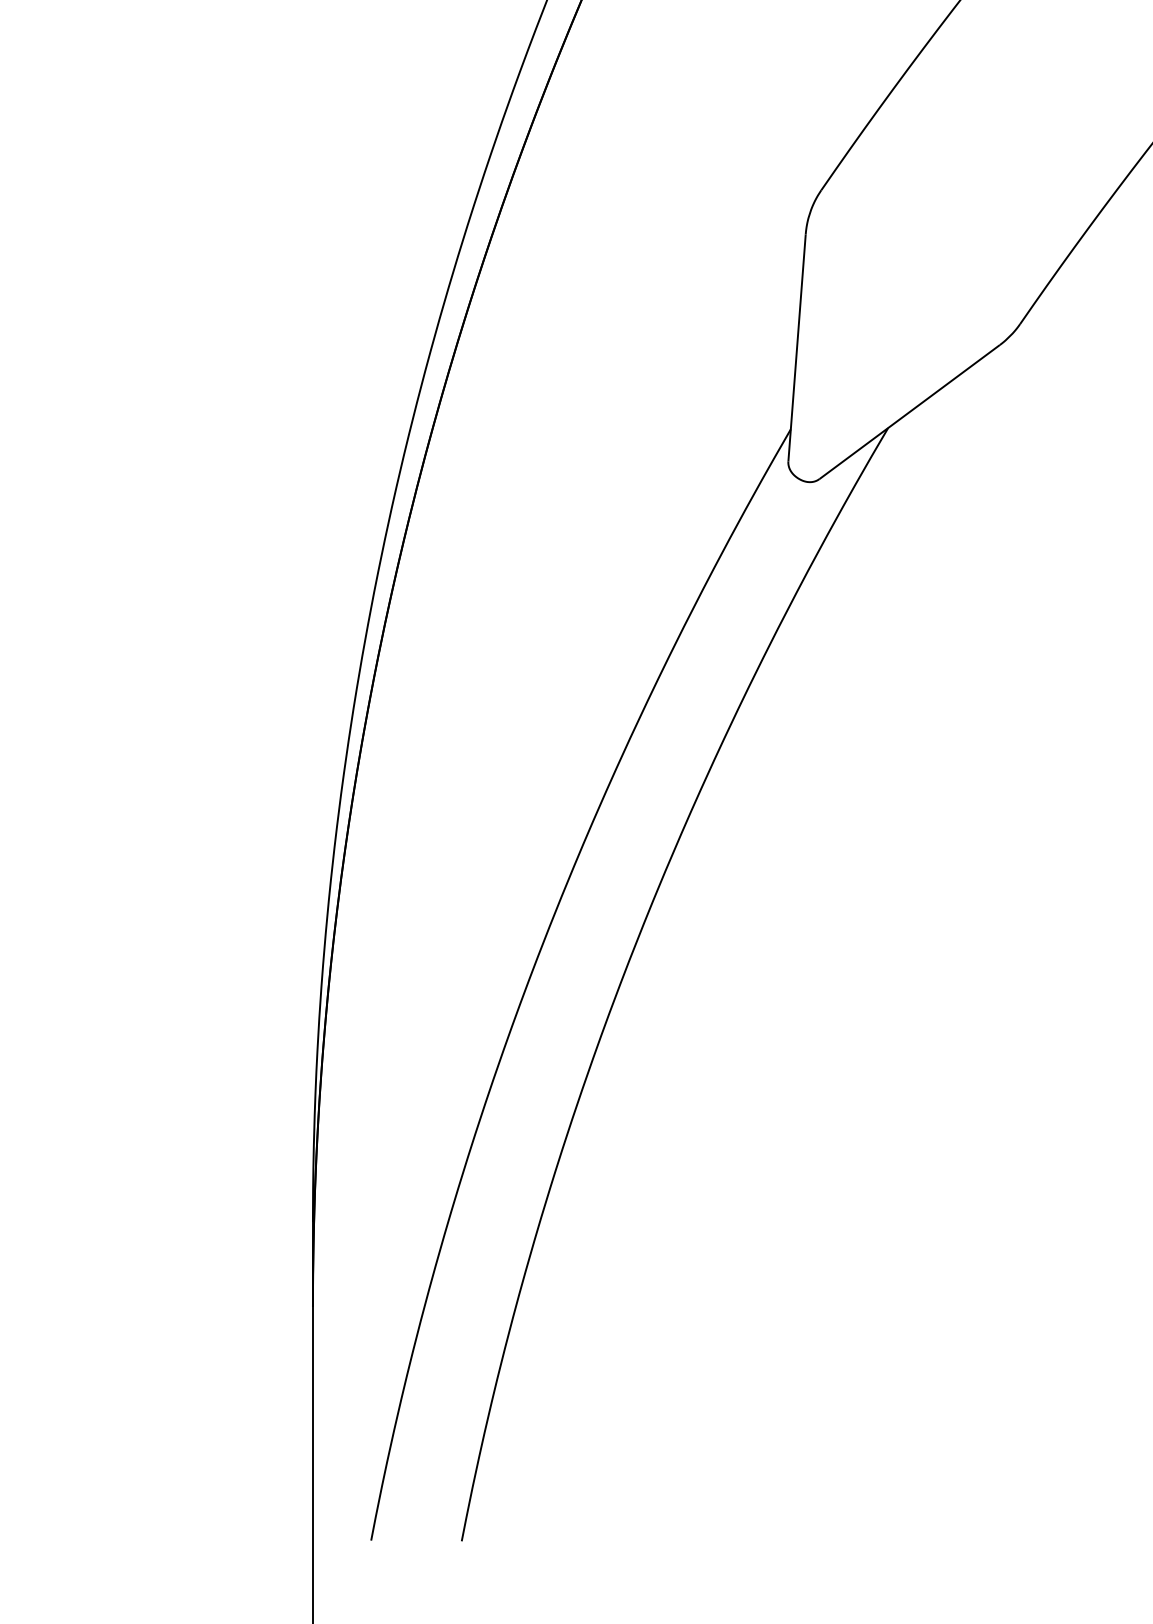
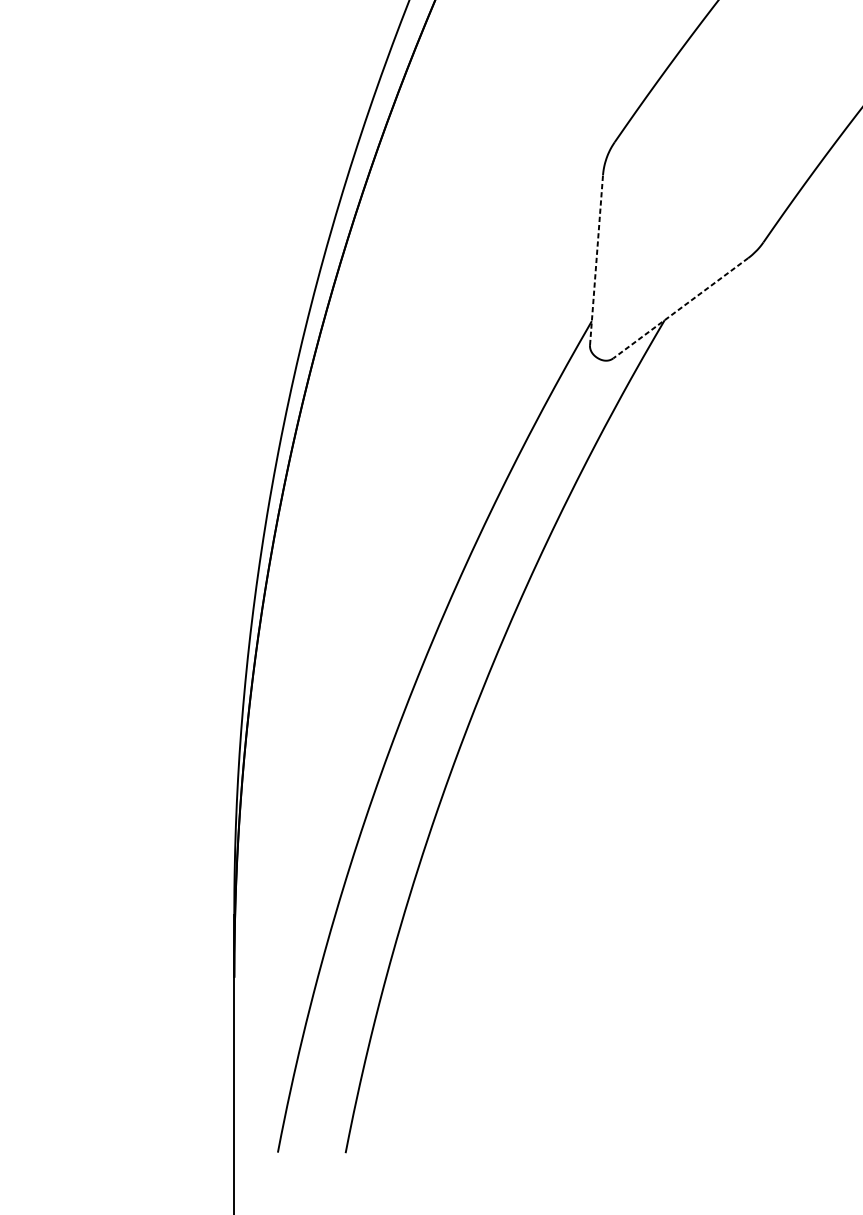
line: (797, 347) -> (596, 259), solid -> dashed
line: (909, 412) -> (680, 308), solid -> dashed

